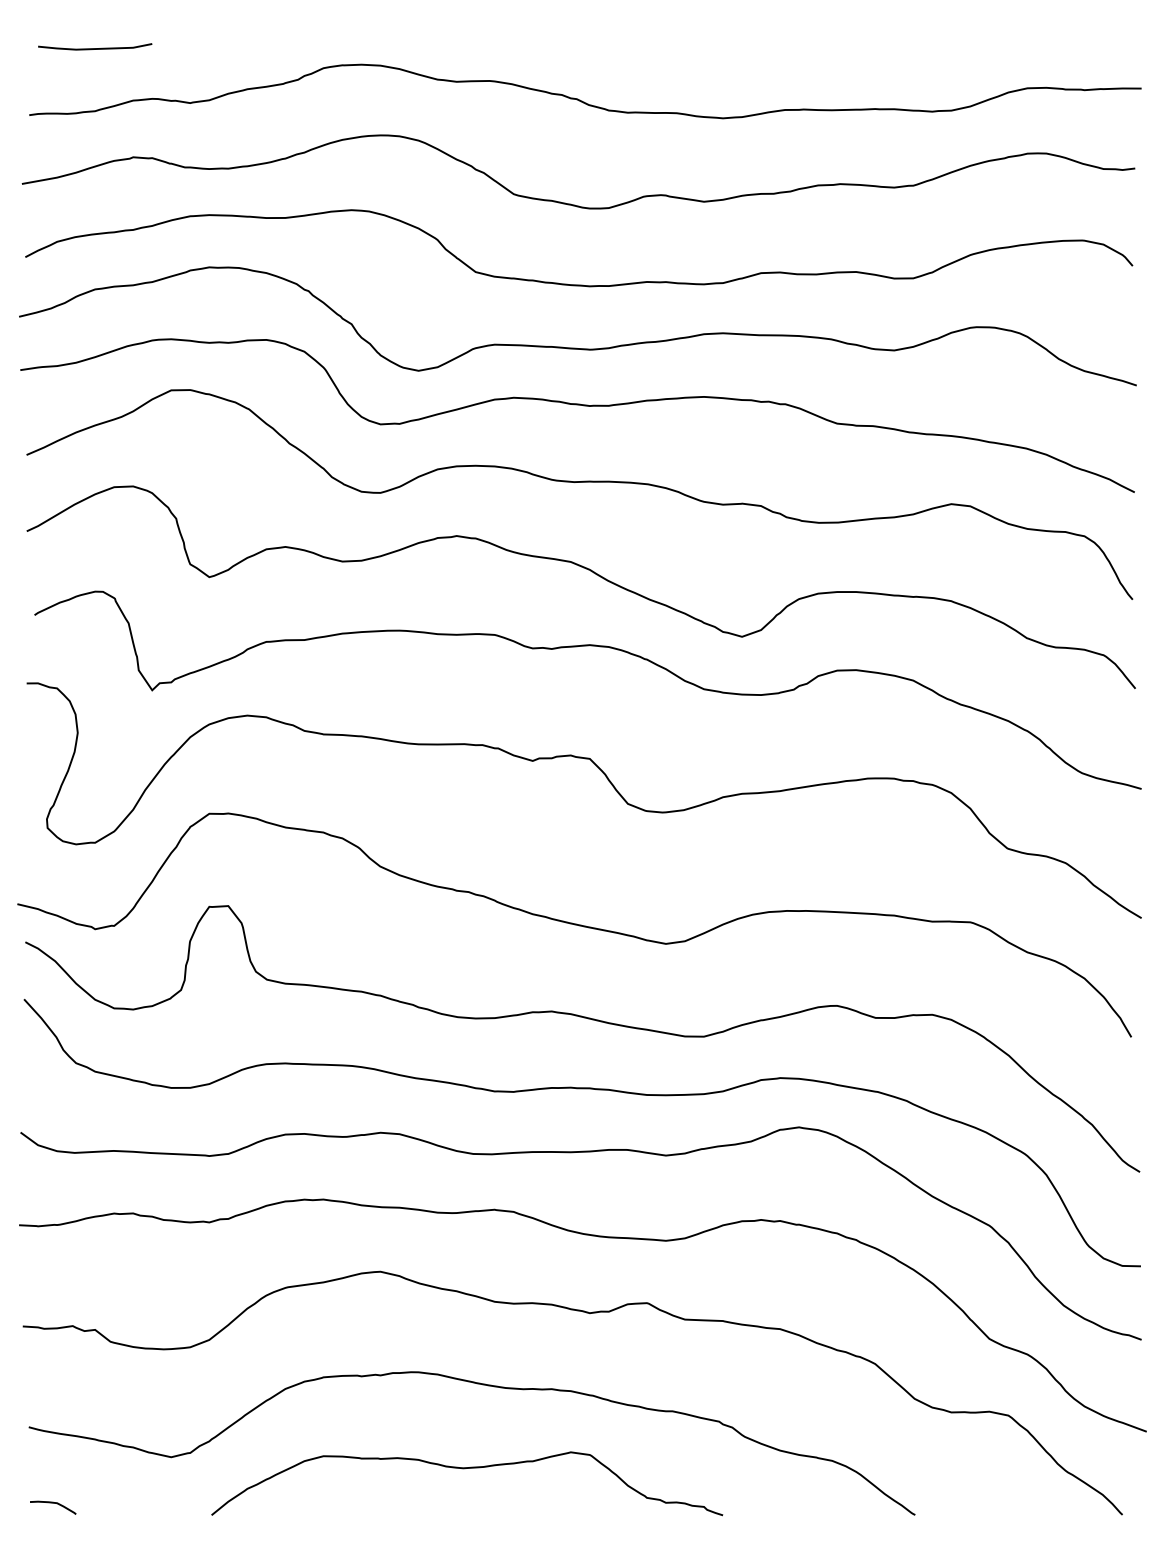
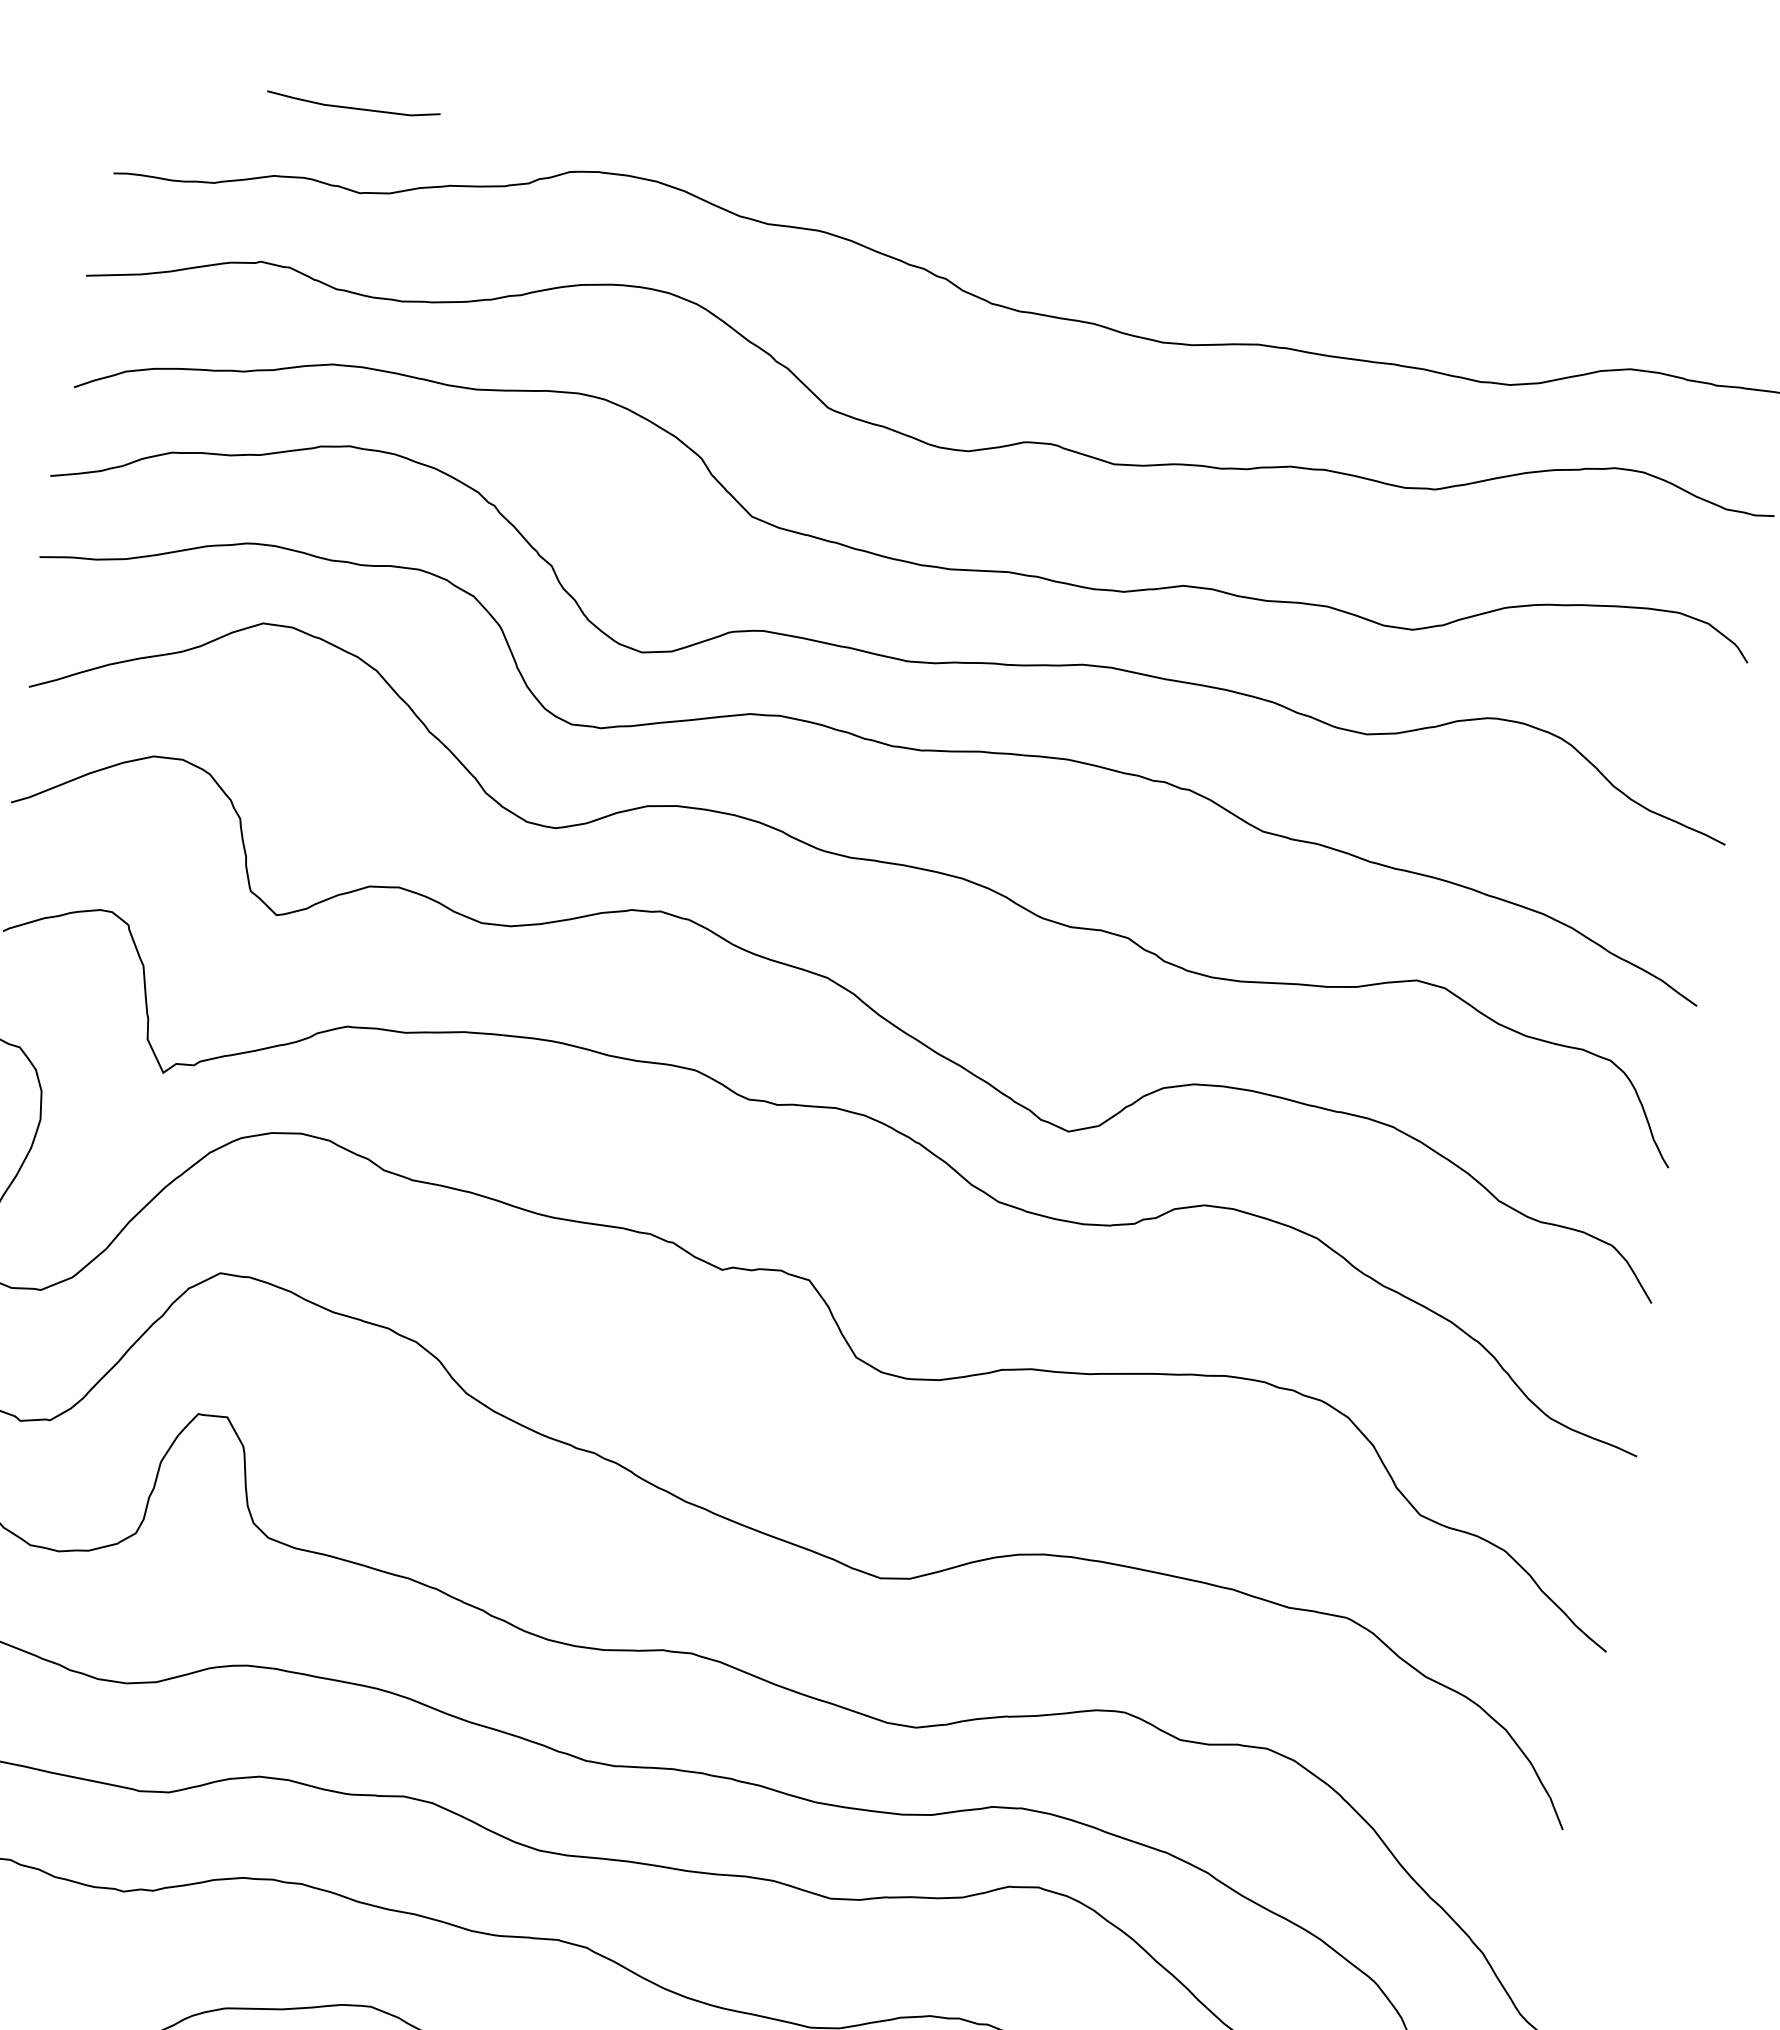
line: (95, 48) -> (353, 107), moved

